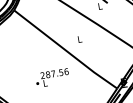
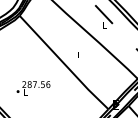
text: (52, 78) -> (33, 88), moved

